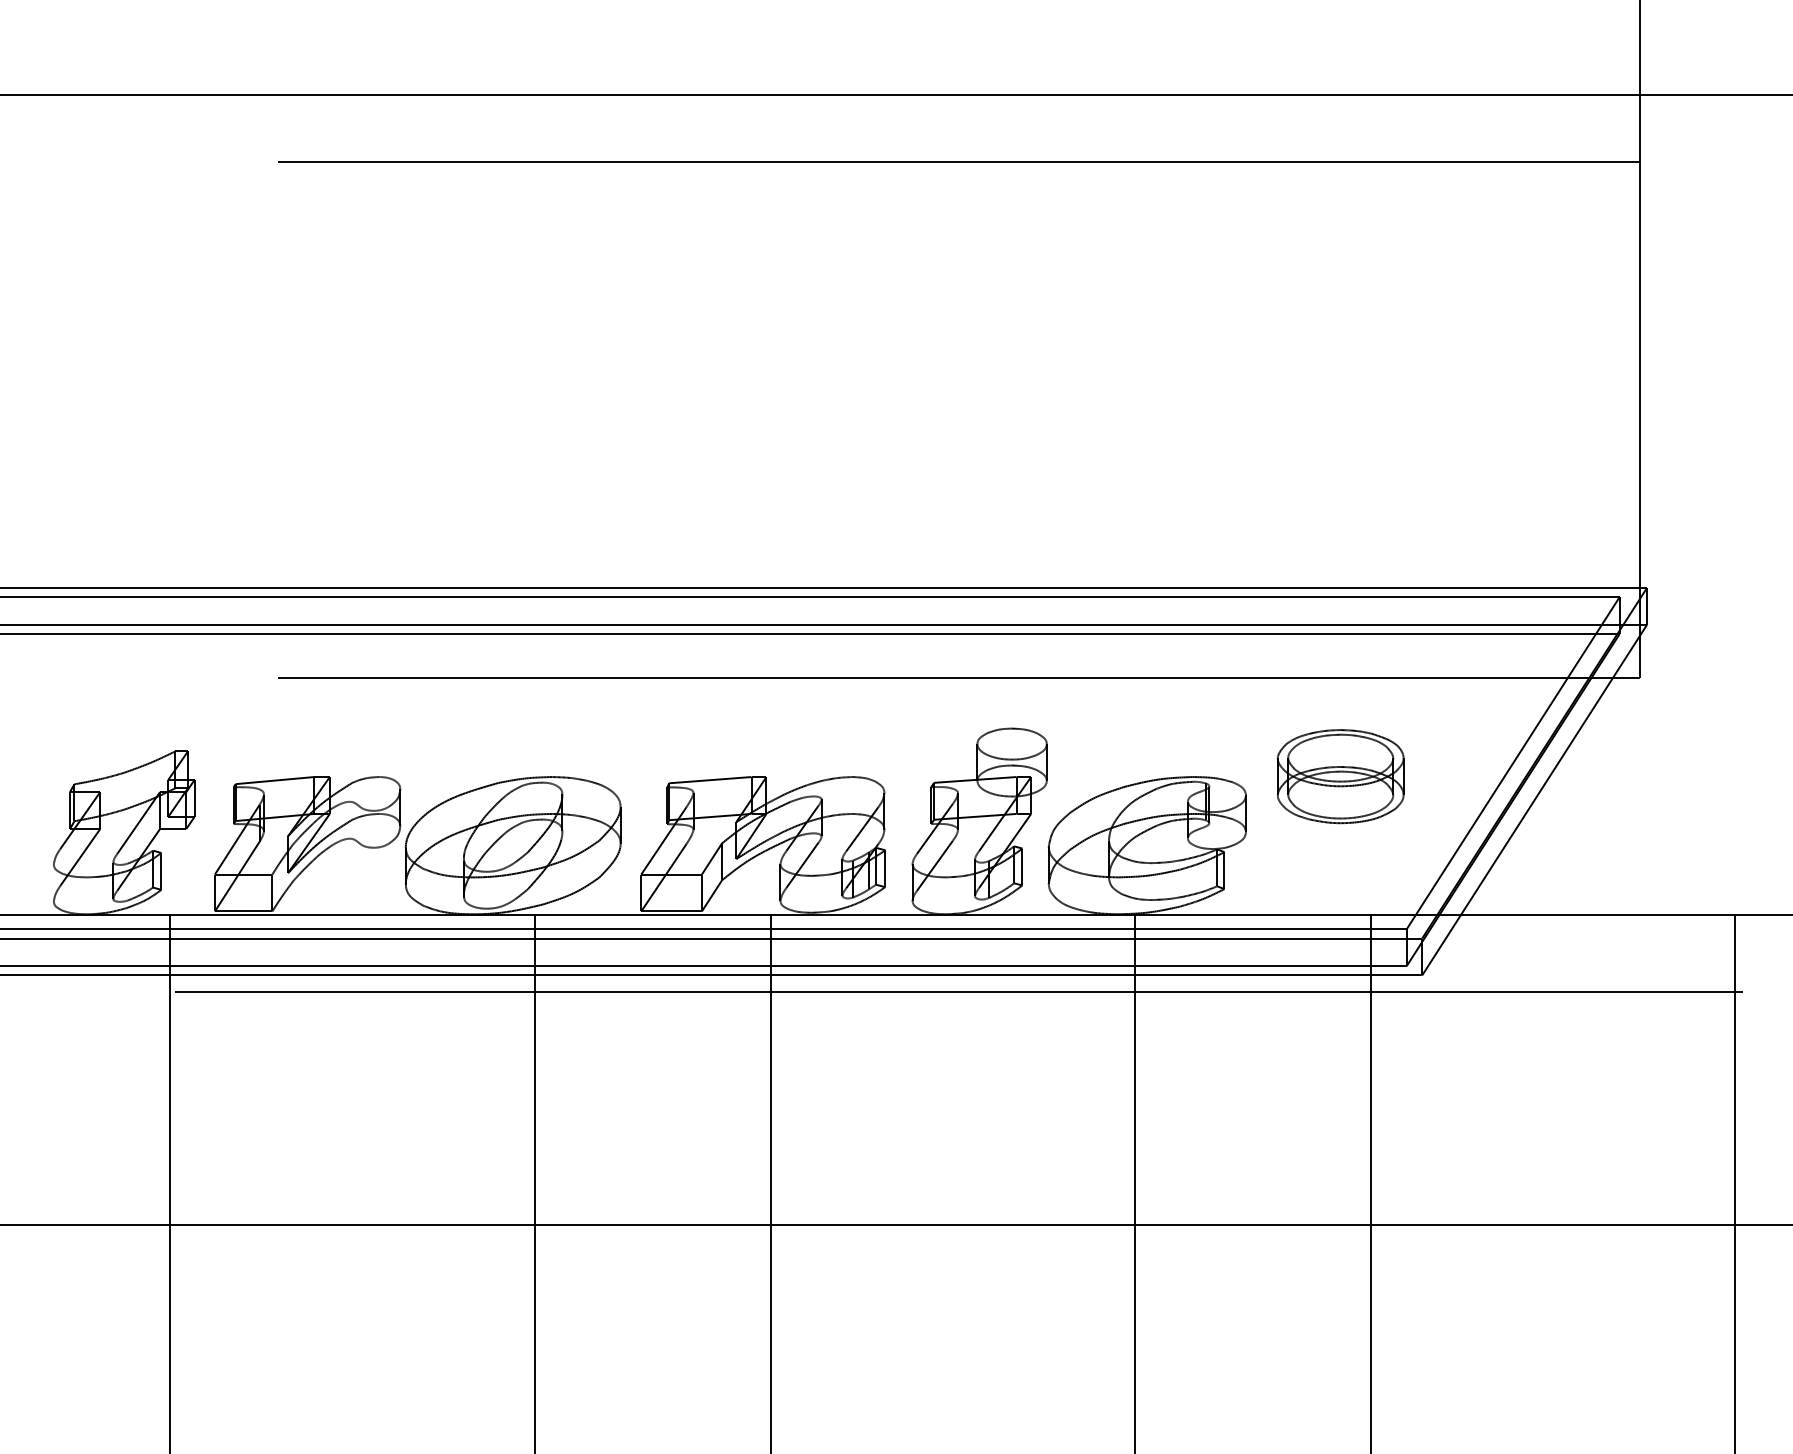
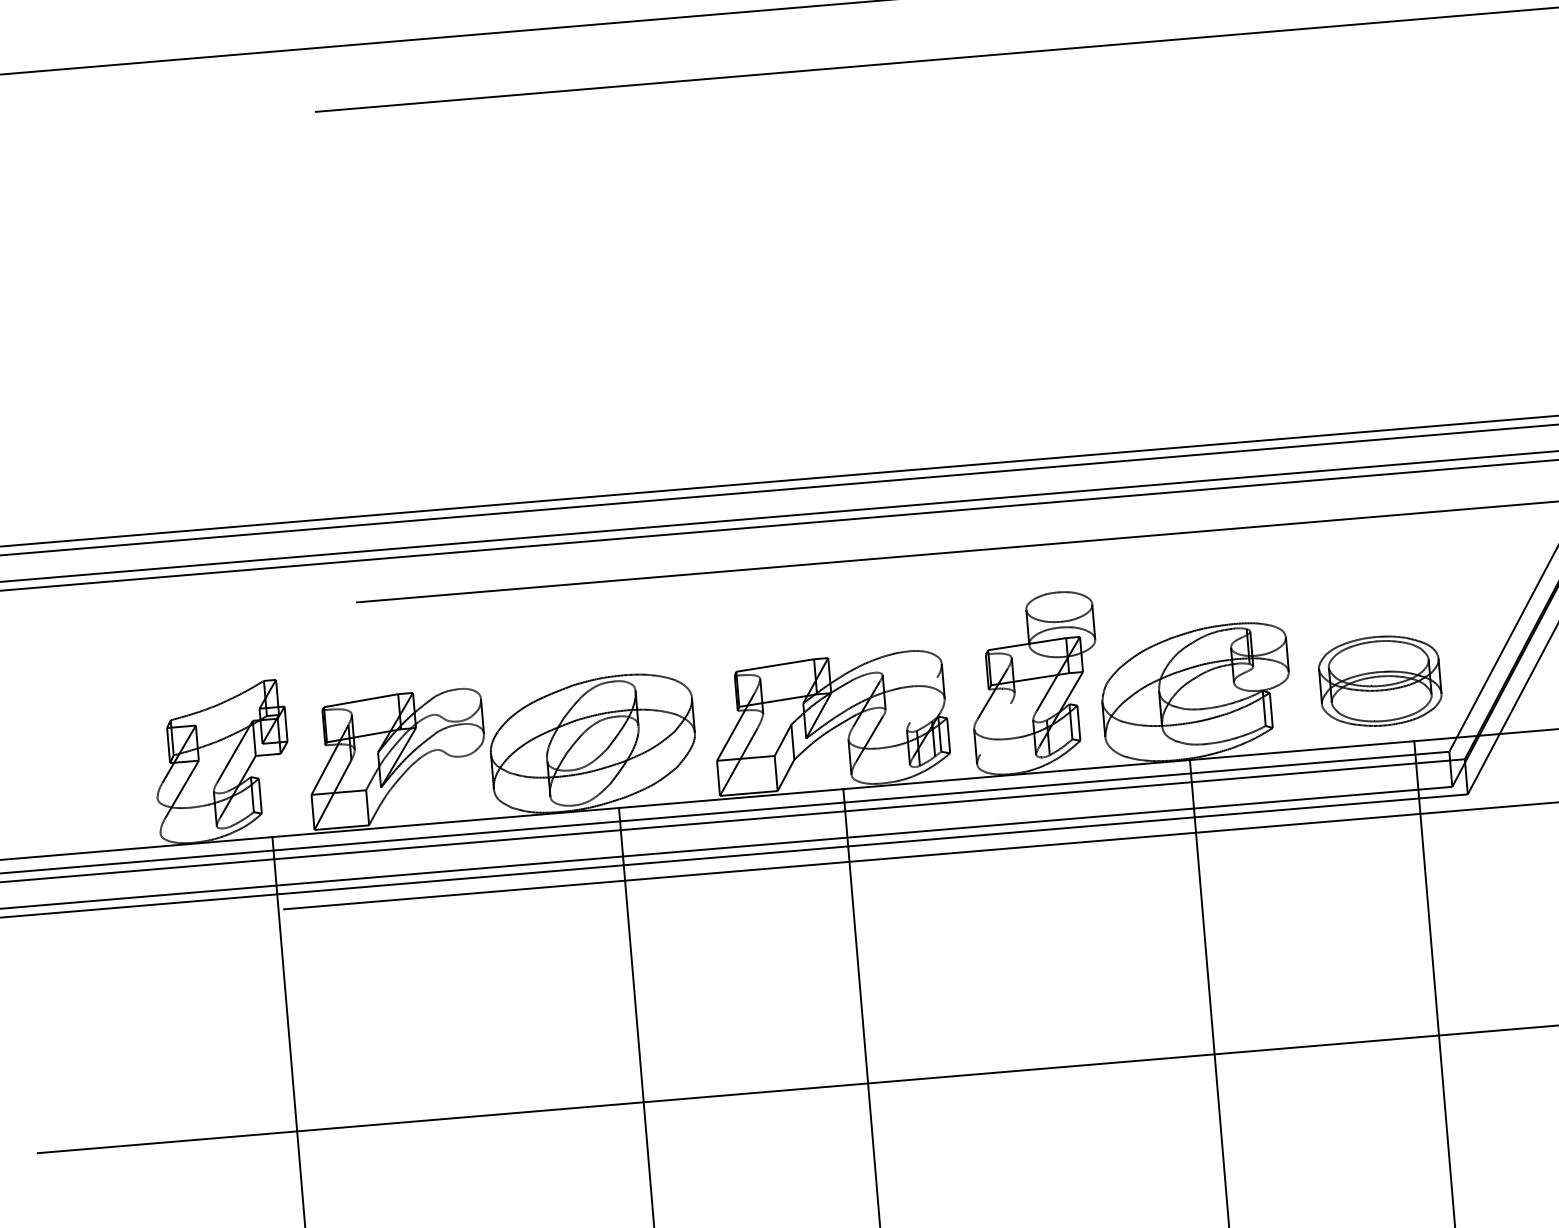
part: (1340, 776) -> (1380, 681), moved
line: (862, 829) -> (923, 700), removed
line: (934, 865) -> (995, 728), removed

